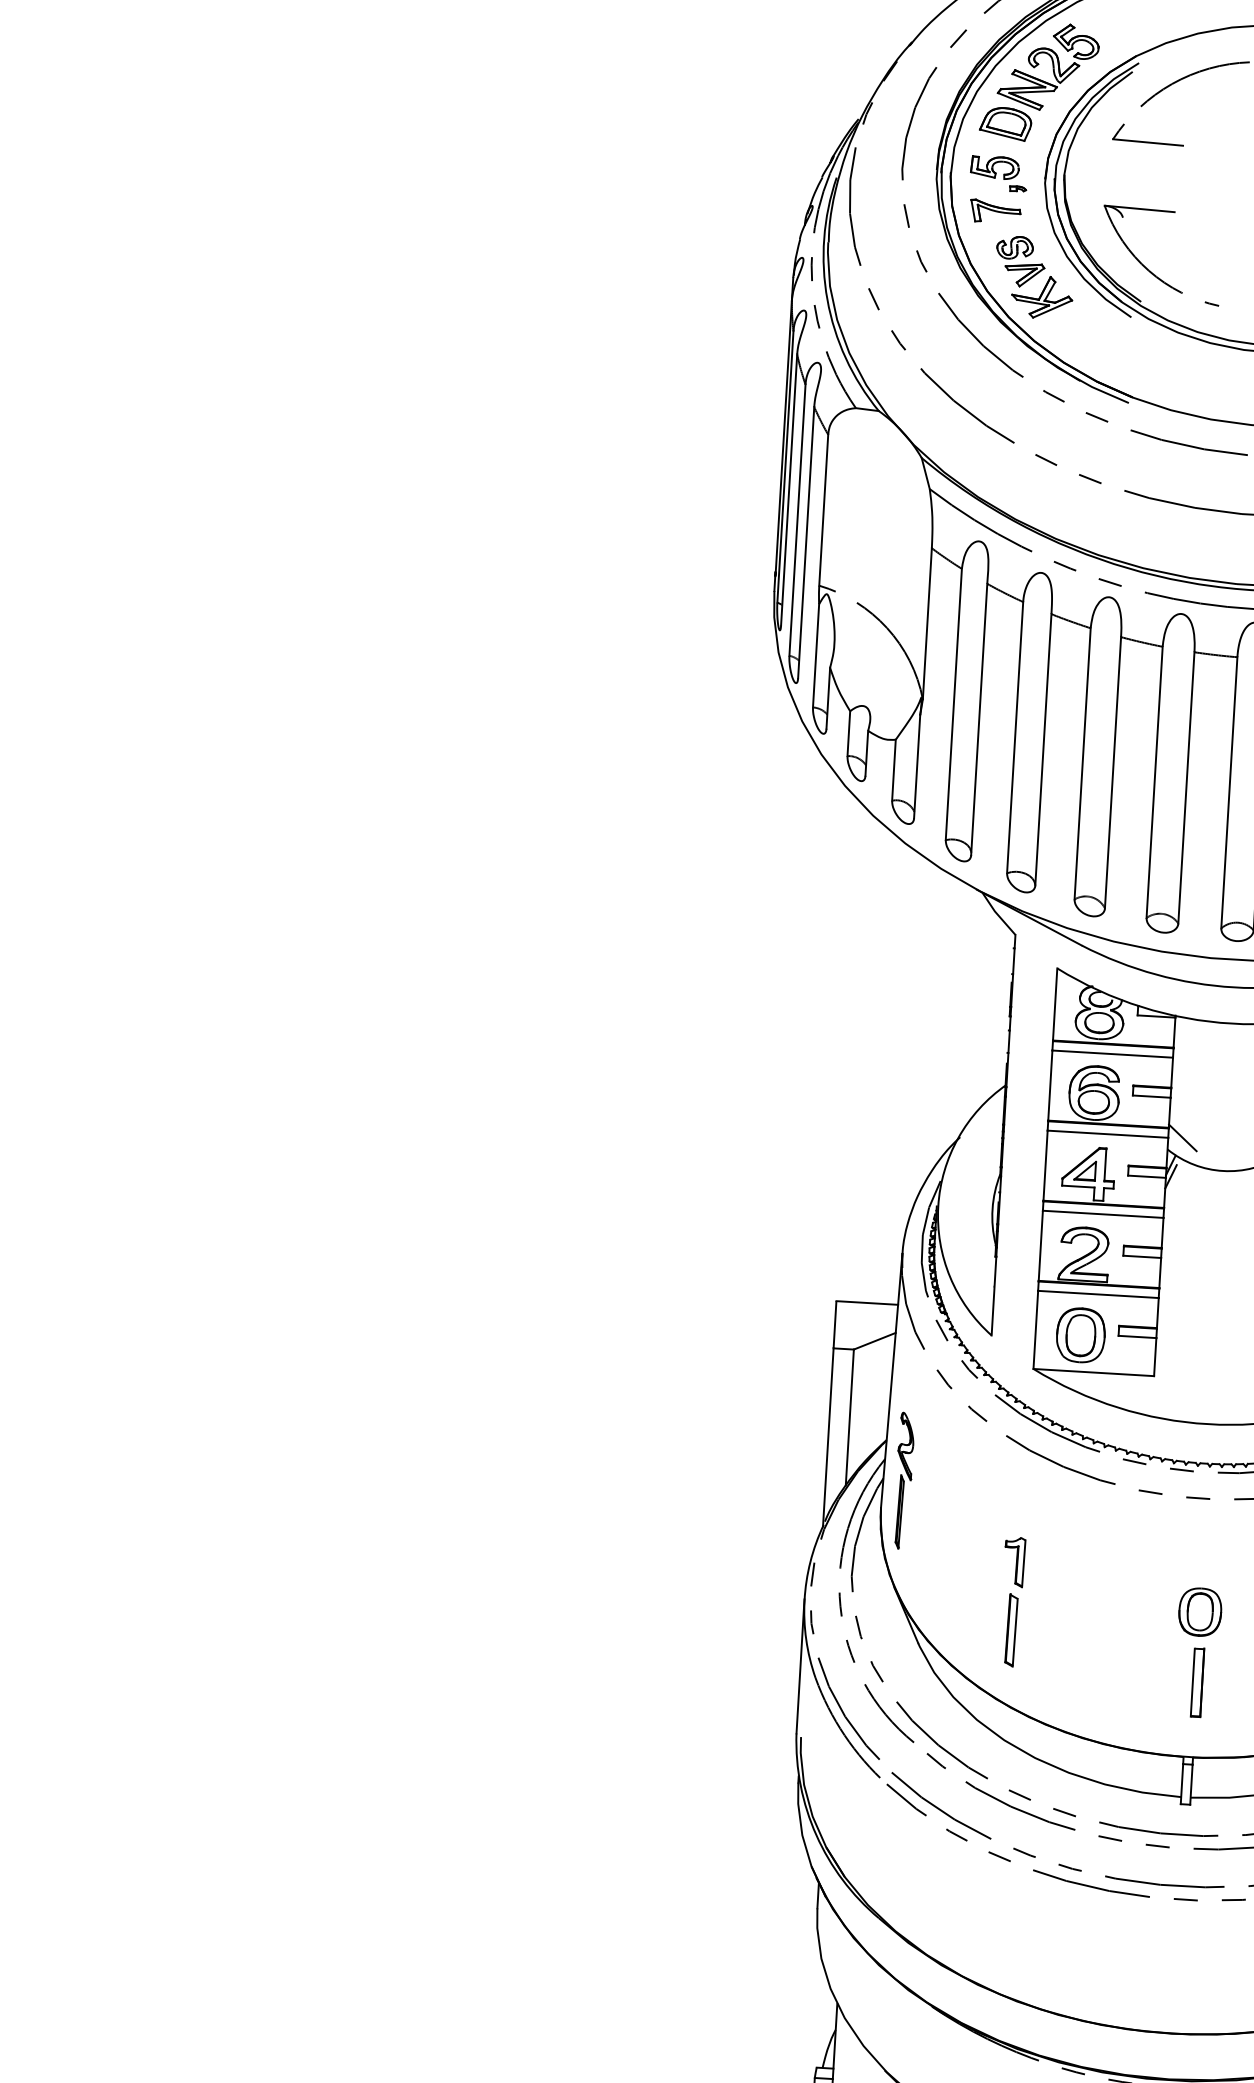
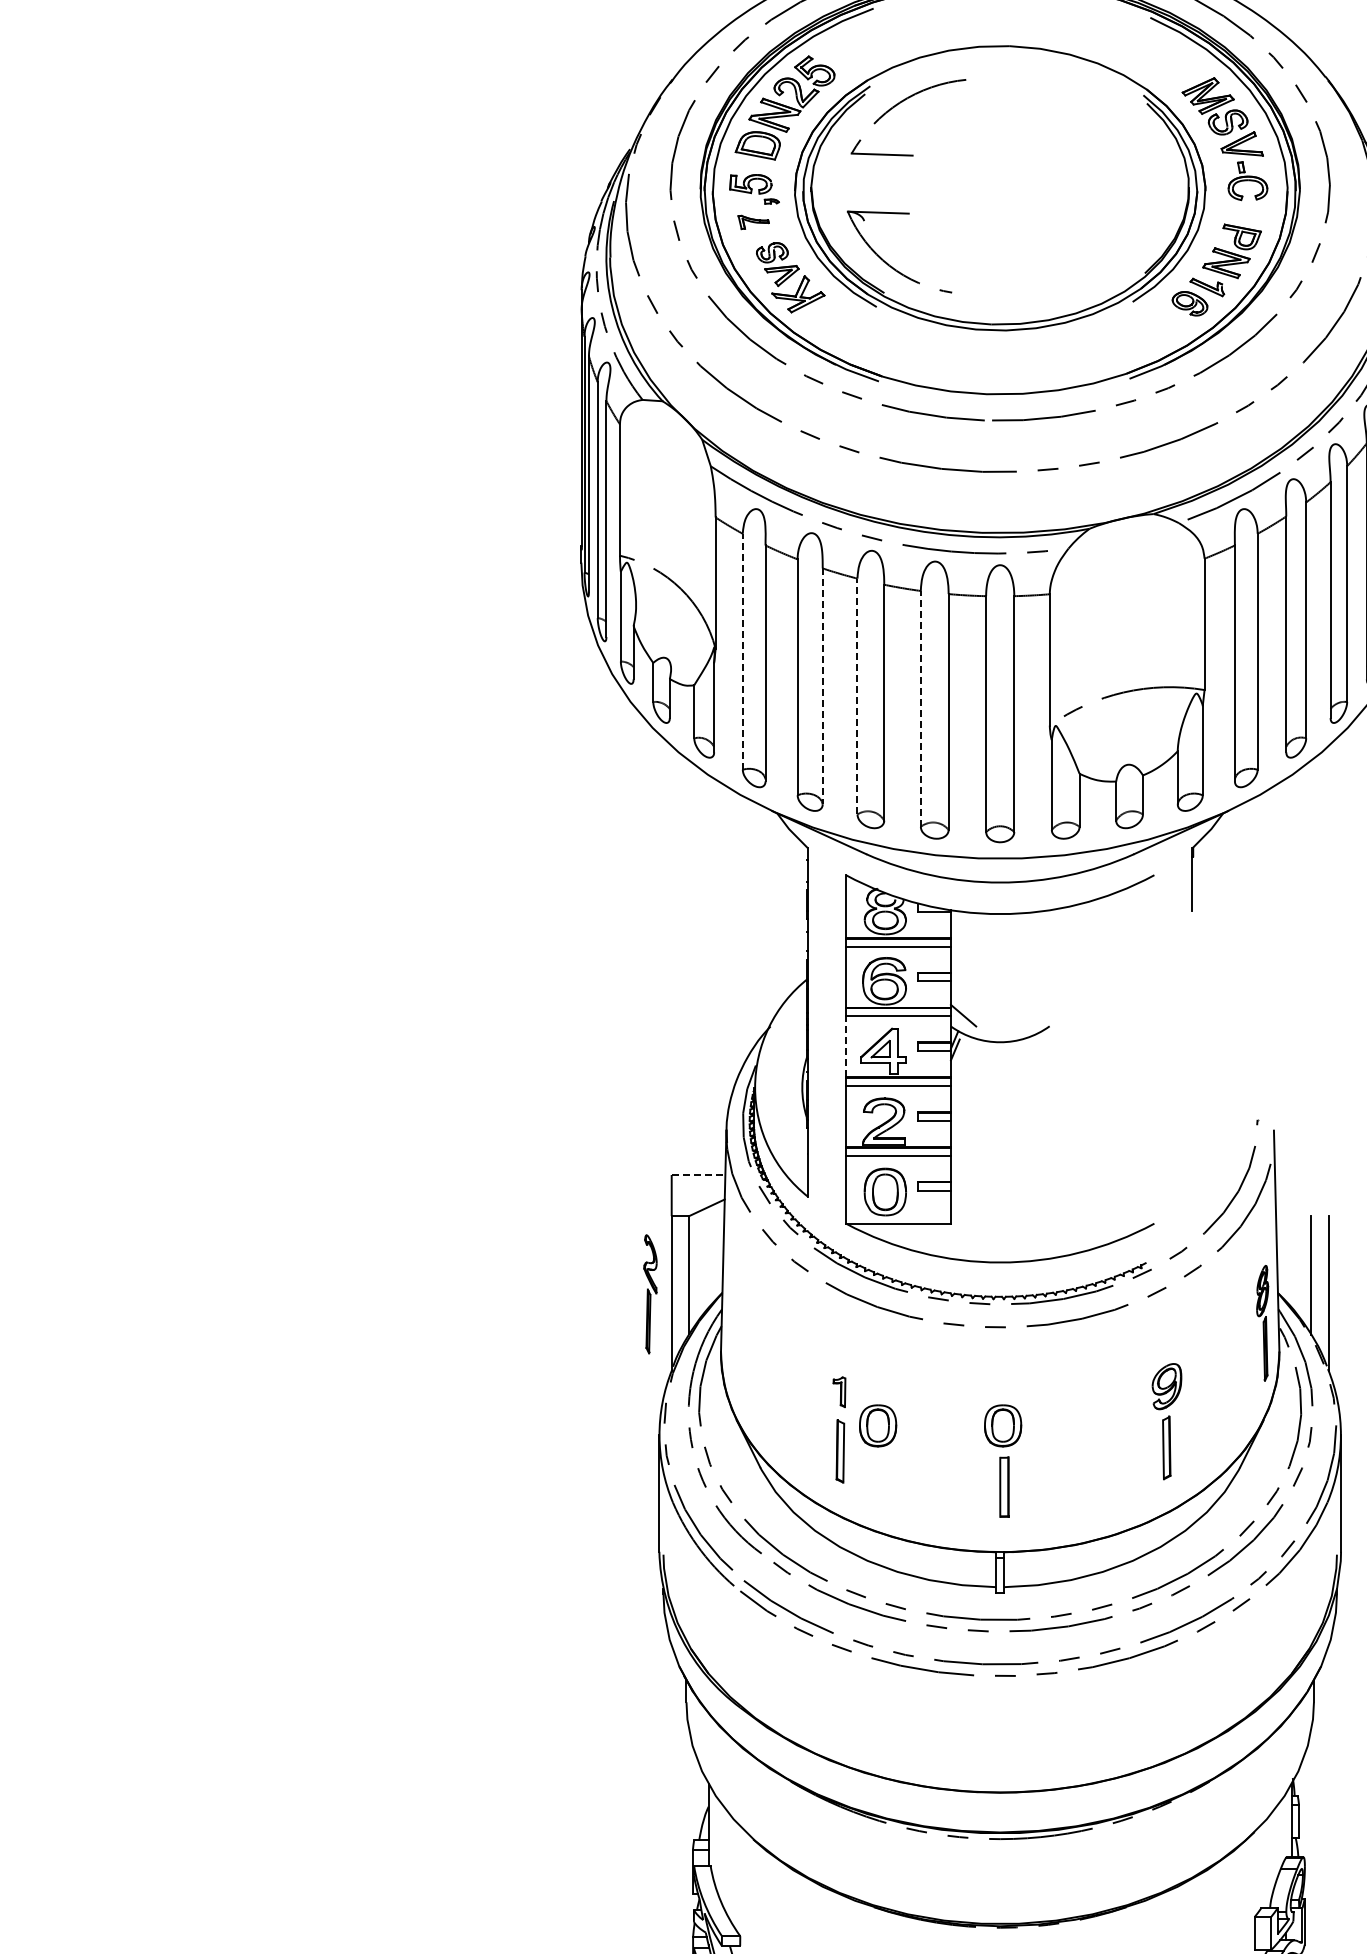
part: (995, 211) -> (753, 222), size x0.7
line: (953, 704) -> (742, 651), solid -> dashed
line: (1043, 749) -> (822, 686), solid -> dashed
line: (1082, 763) -> (857, 696), solid -> dashed
line: (1154, 781) -> (920, 708), solid -> dashed
line: (1046, 1165) -> (846, 1046), solid -> dashed
line: (867, 1303) -> (698, 1175), solid -> dashed
part: (903, 1481) -> (650, 1294), moved
part: (1014, 1562) -> (839, 1392), size x0.7
part: (1057, 1603) -> (878, 1425), added

